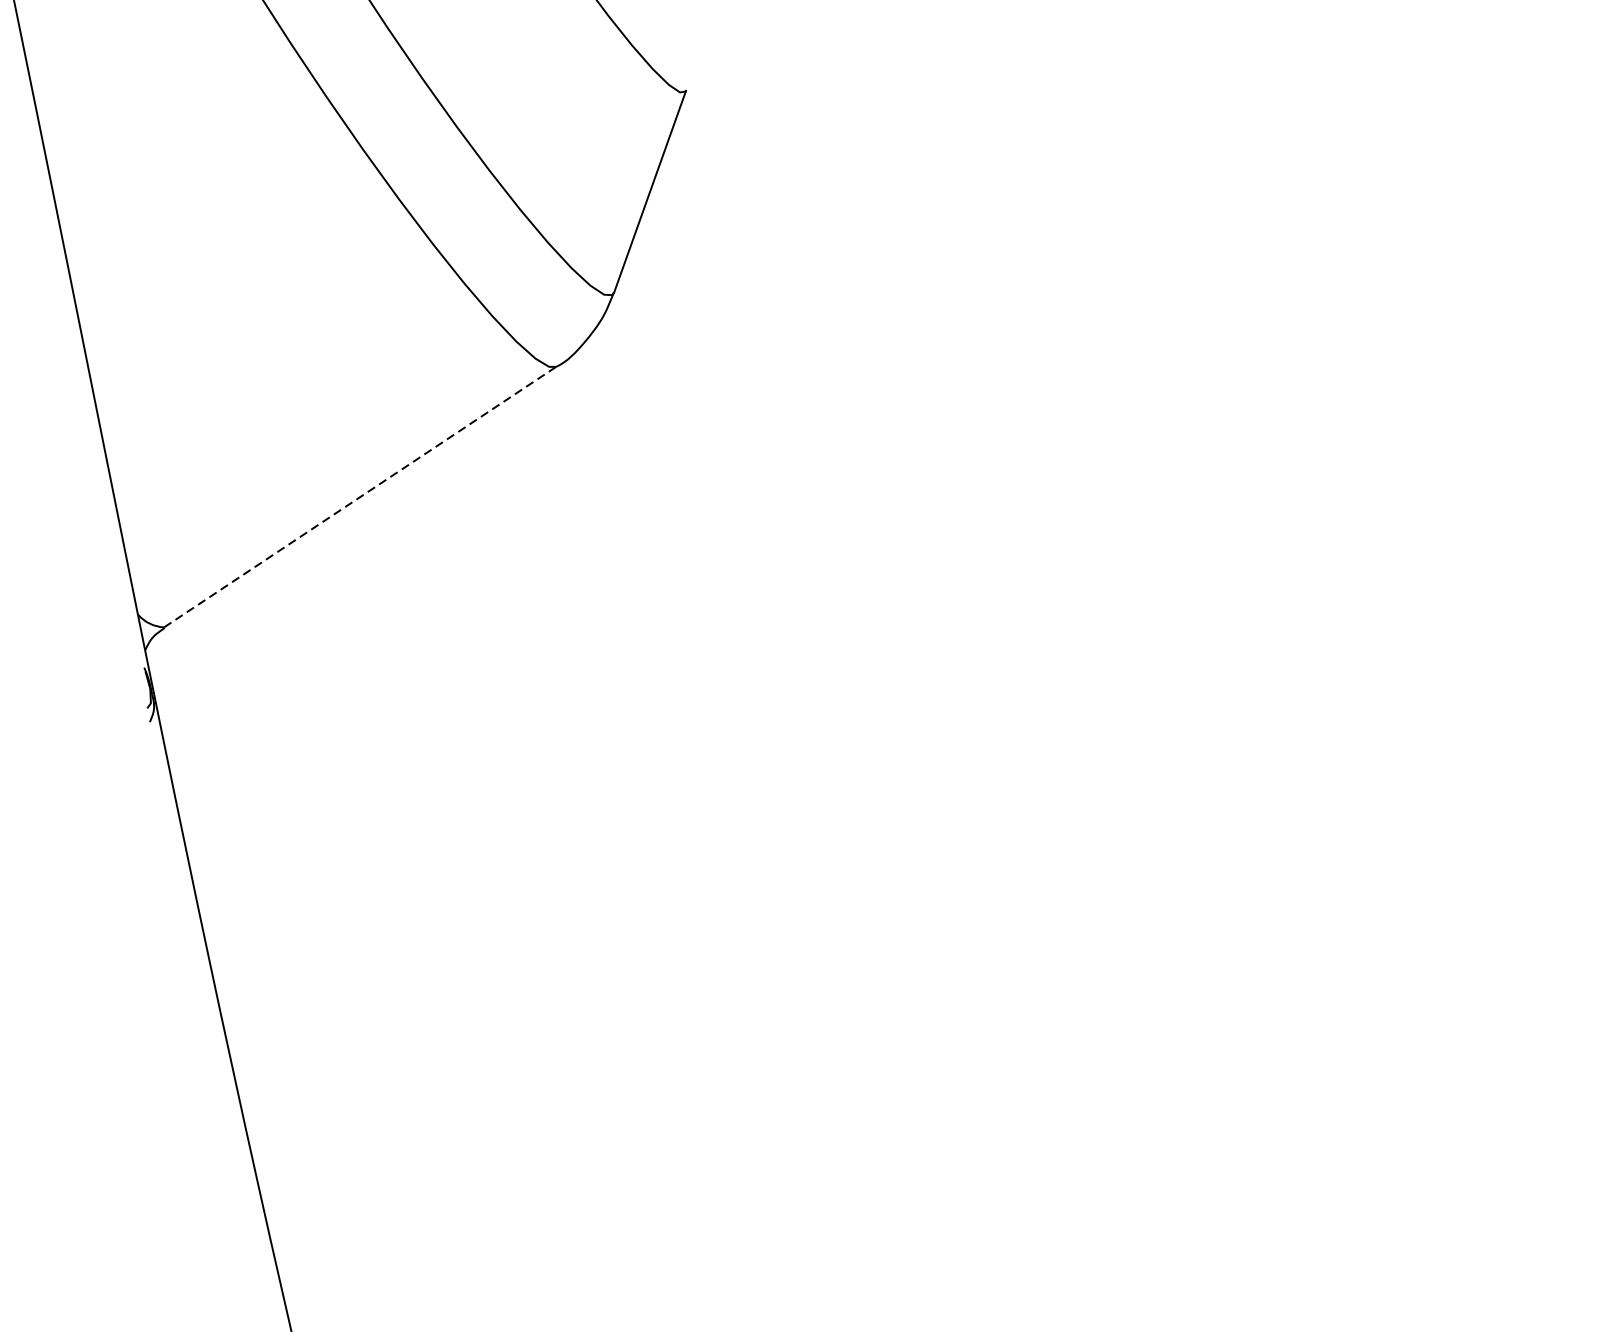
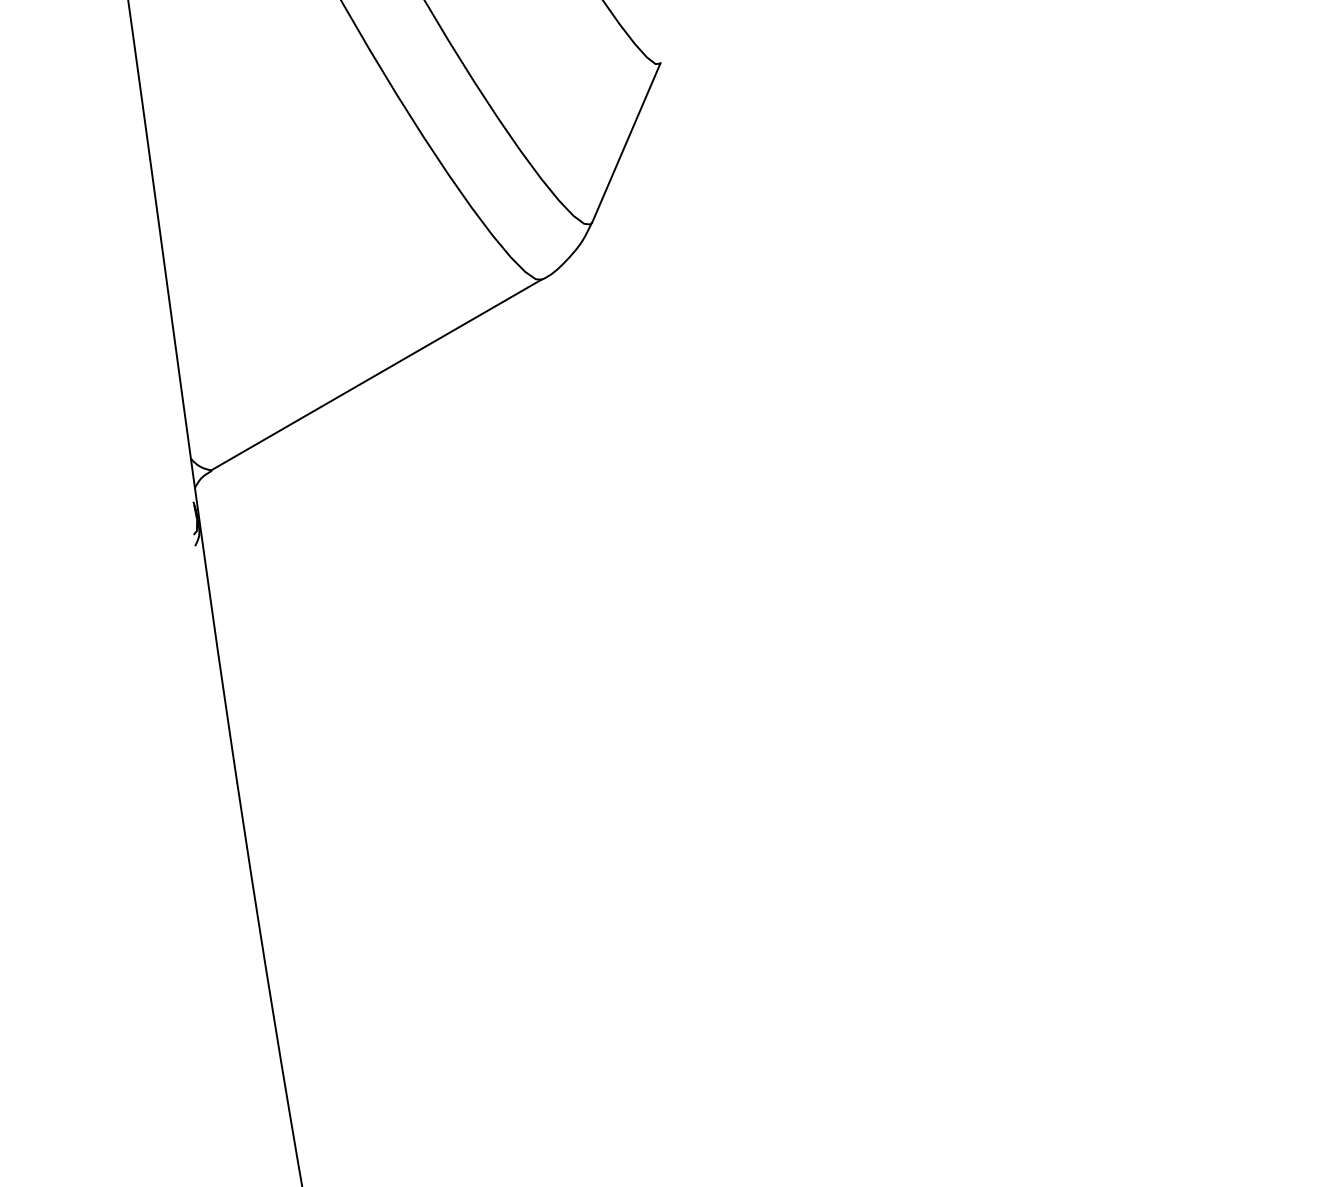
line: (360, 496) -> (376, 374), dashed -> solid

